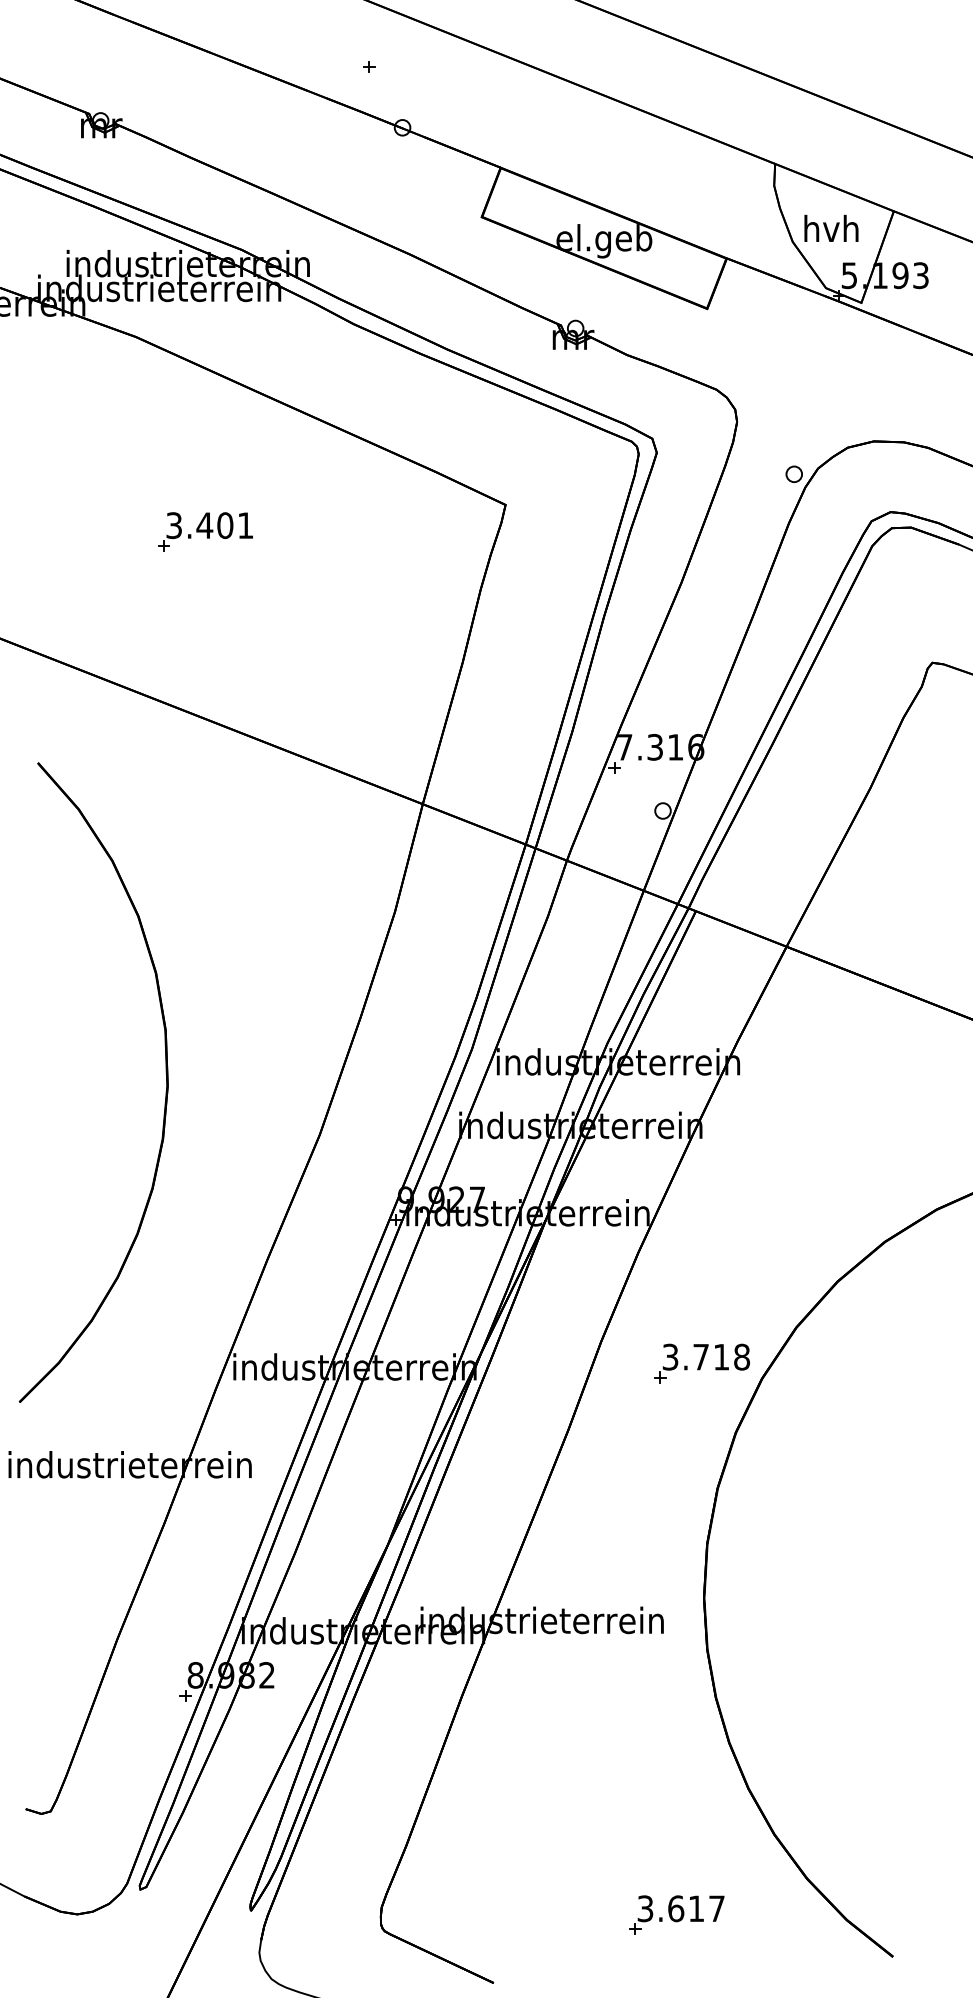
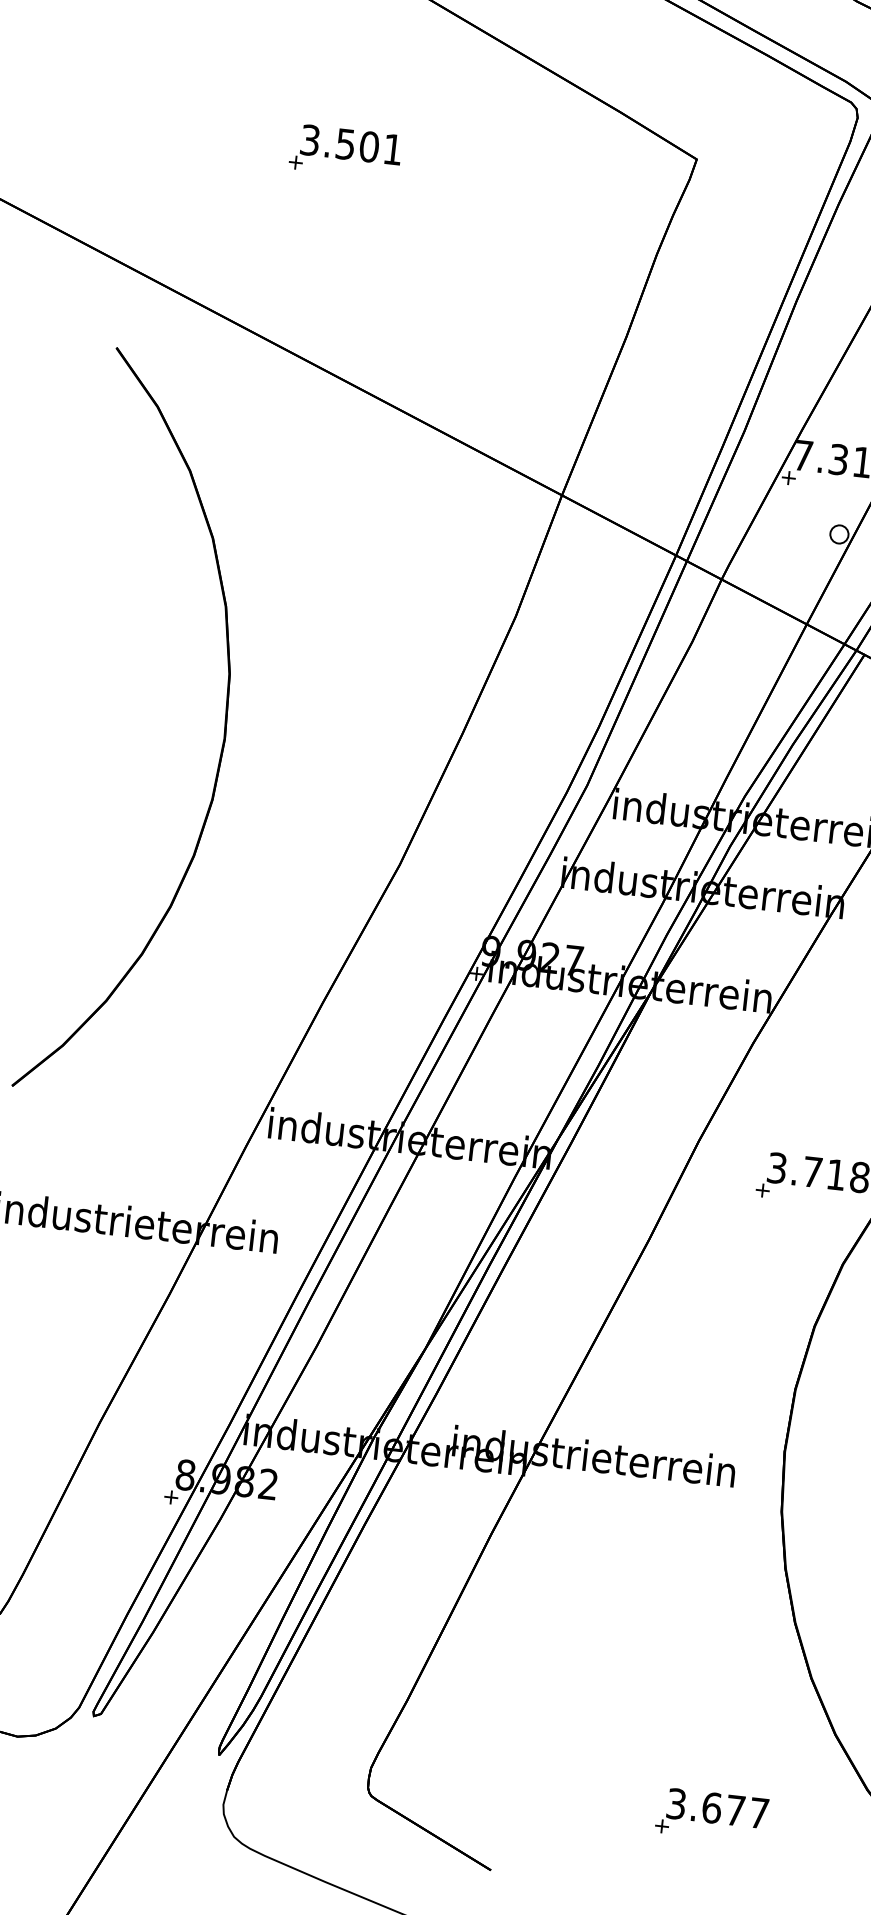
text: (204, 525) -> (345, 144), 3.401 -> 3.501
part: (165, 1091) -> (221, 744), moved
text: (696, 1908) -> (735, 1810), 3.617 -> 3.677

